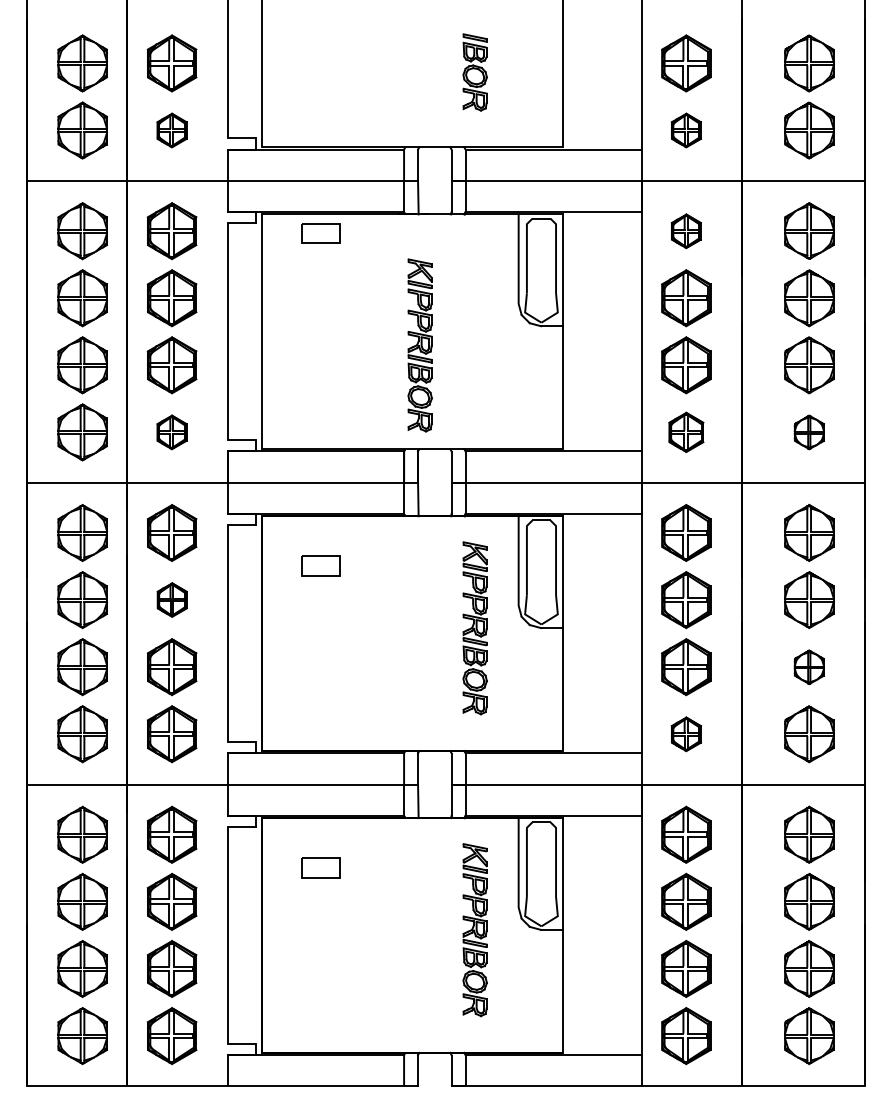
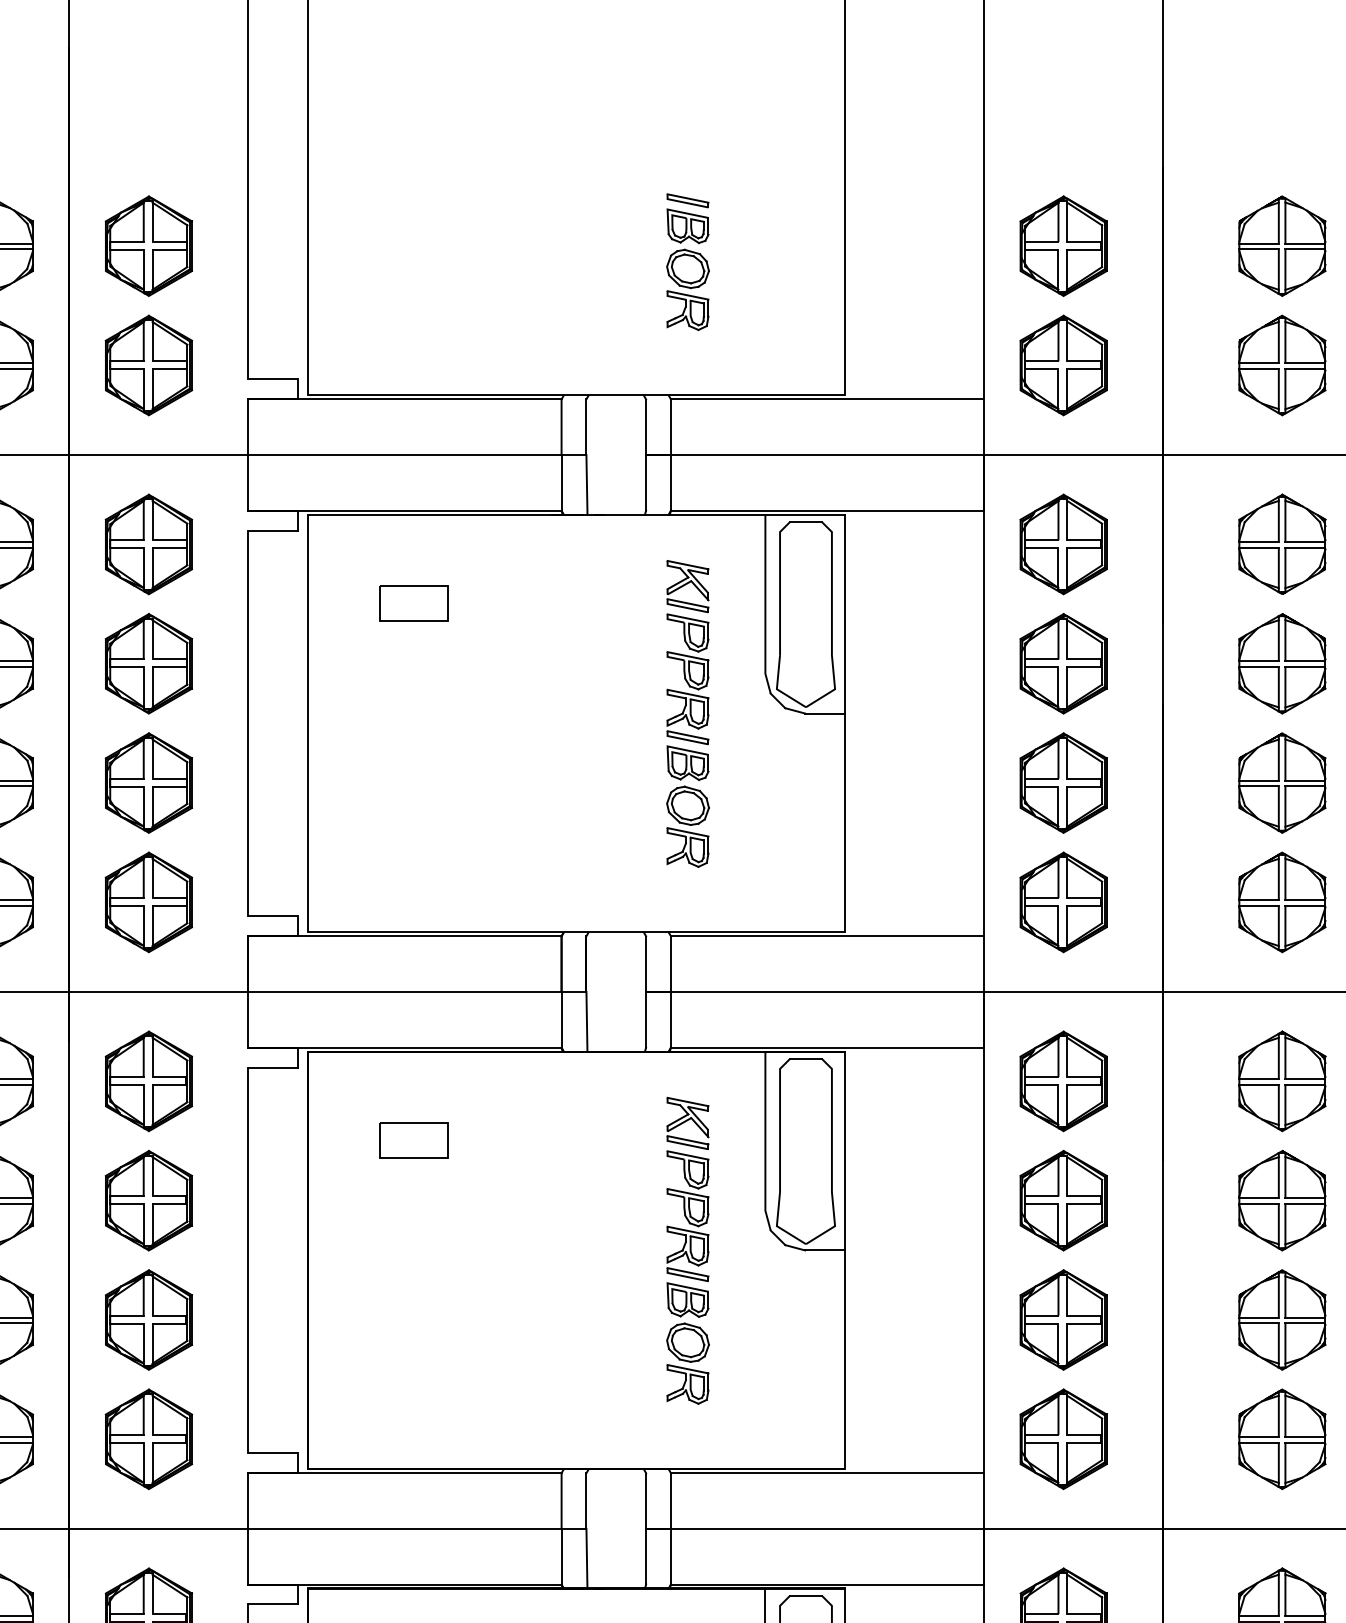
part: (171, 130) -> (147, 365), size x1.67
part: (686, 130) -> (1063, 365), size x1.67
part: (686, 231) -> (1063, 545), size x1.67
part: (320, 233) -> (412, 603), moved
part: (419, 345) -> (686, 714), moved
part: (171, 432) -> (147, 902), size x1.67
part: (686, 432) -> (1063, 902), size x1.43
part: (809, 432) -> (1282, 902), size x1.67
part: (172, 599) -> (149, 1199), size x1.67
part: (809, 667) -> (1282, 1320), size x1.67
part: (686, 734) -> (1063, 1439), size x1.67

